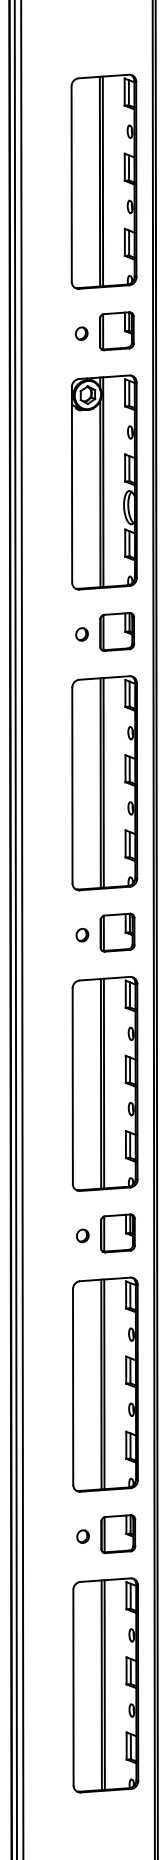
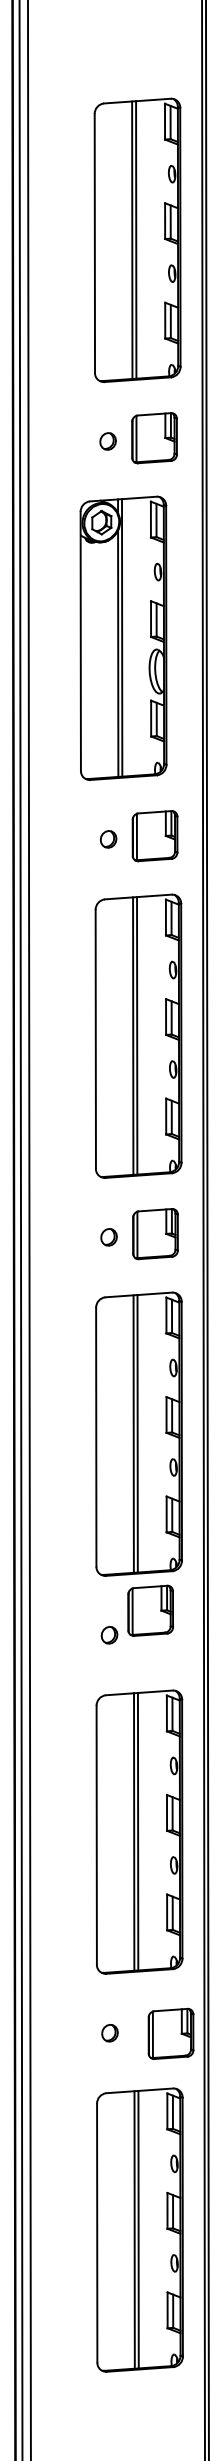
part: (104, 482) -> (123, 638), moved
part: (117, 1233) -> (150, 1610), moved
part: (118, 1534) -> (171, 2034), moved

